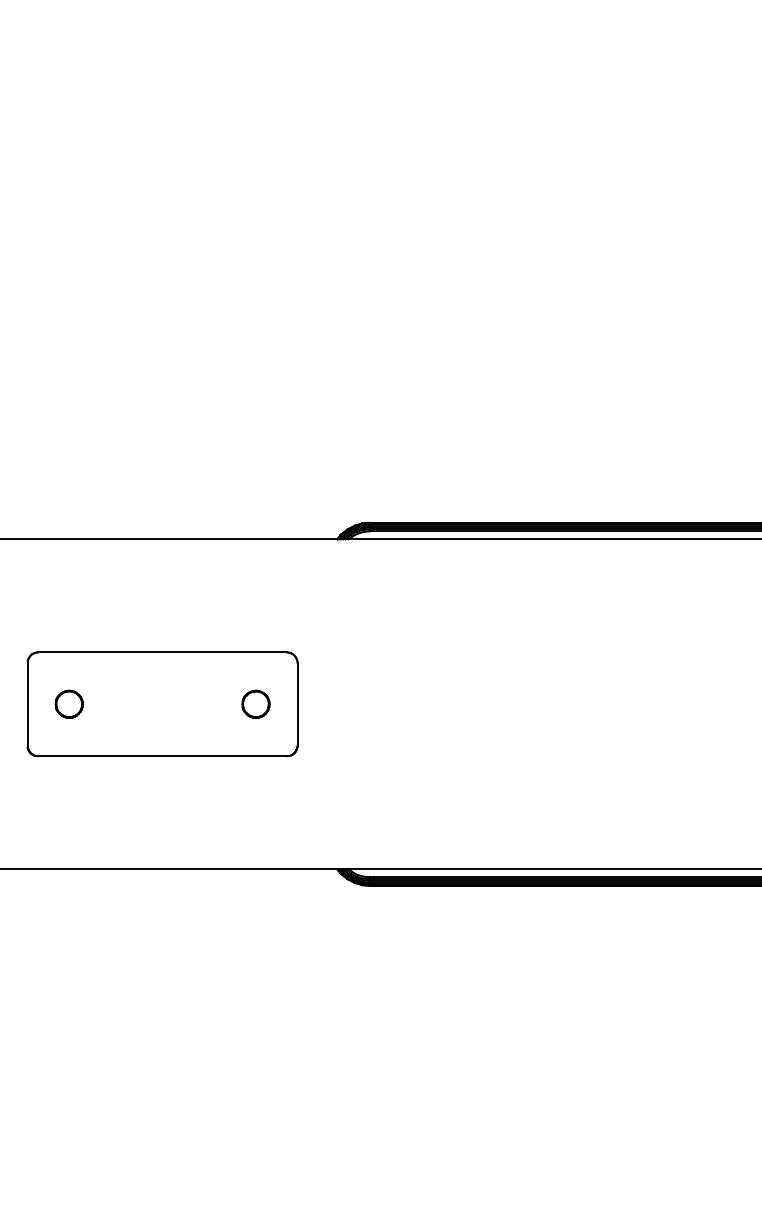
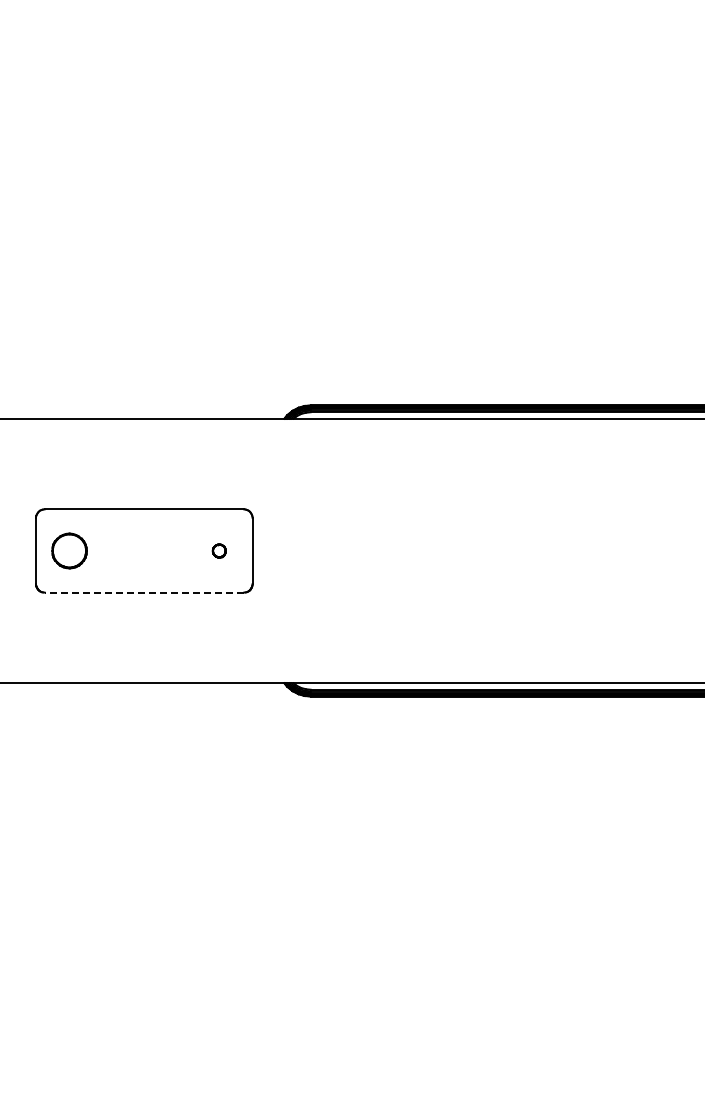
part: (69, 703) -> (69, 550), size x1.6
part: (256, 703) -> (219, 550), size x0.6
line: (162, 756) -> (144, 592), solid -> dashed

